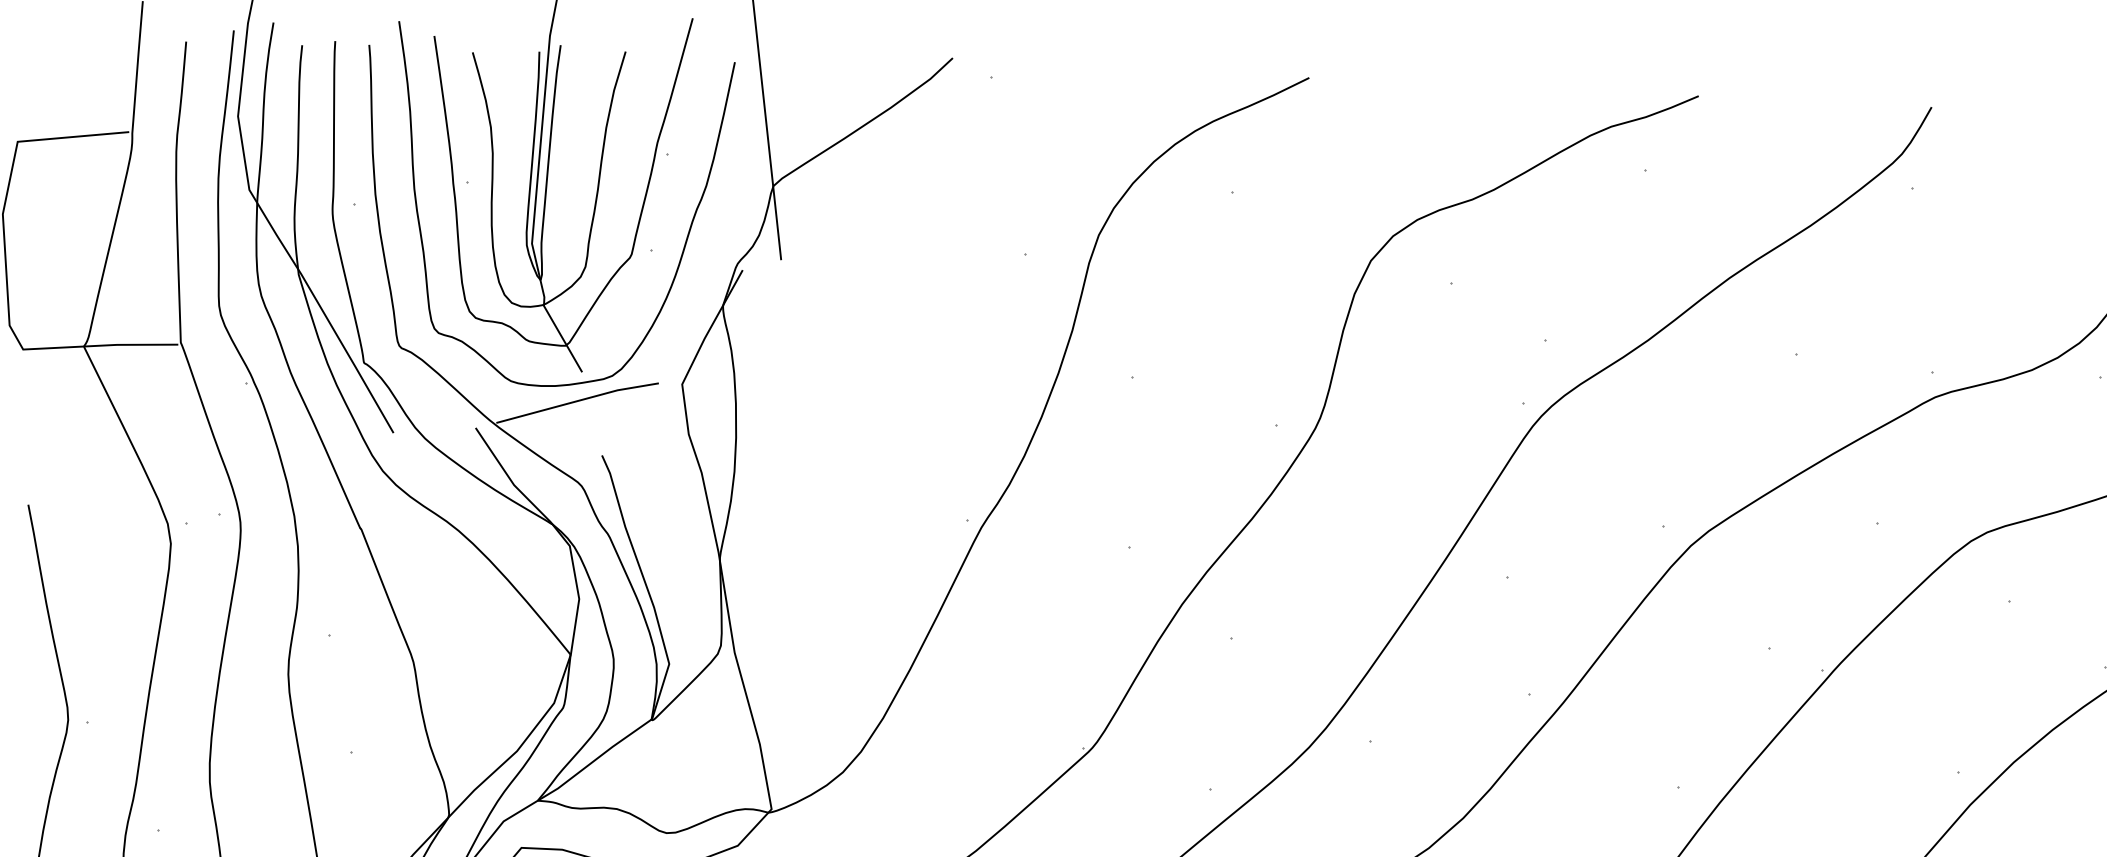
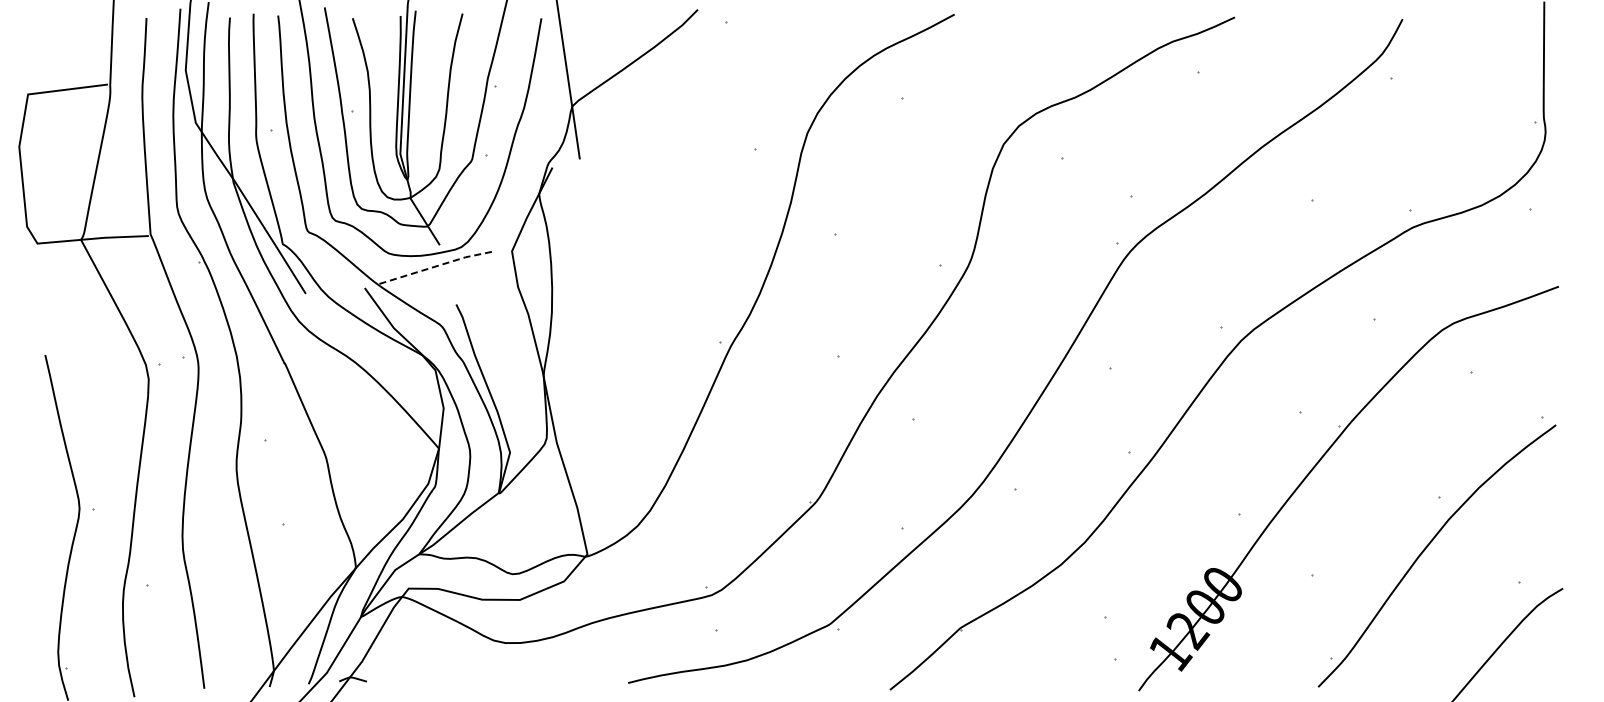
line: (579, 400) -> (438, 265), solid -> dashed

